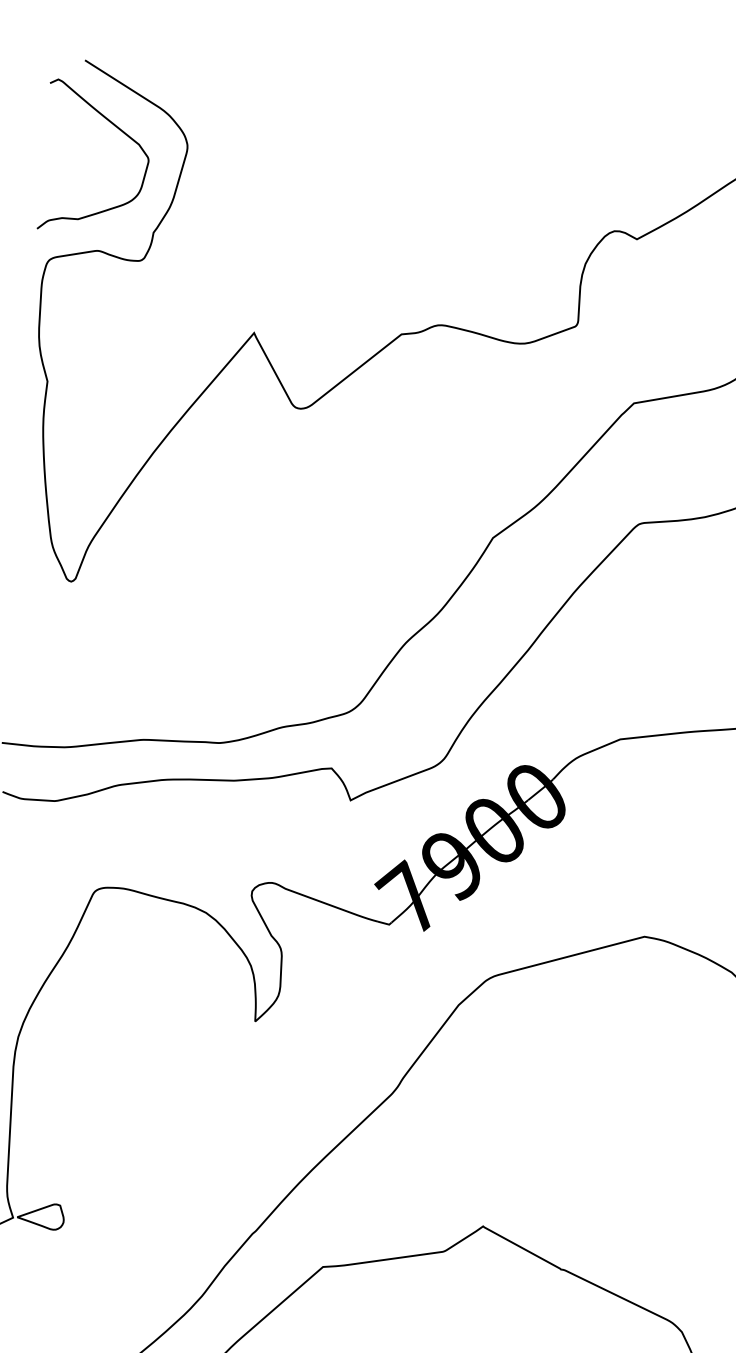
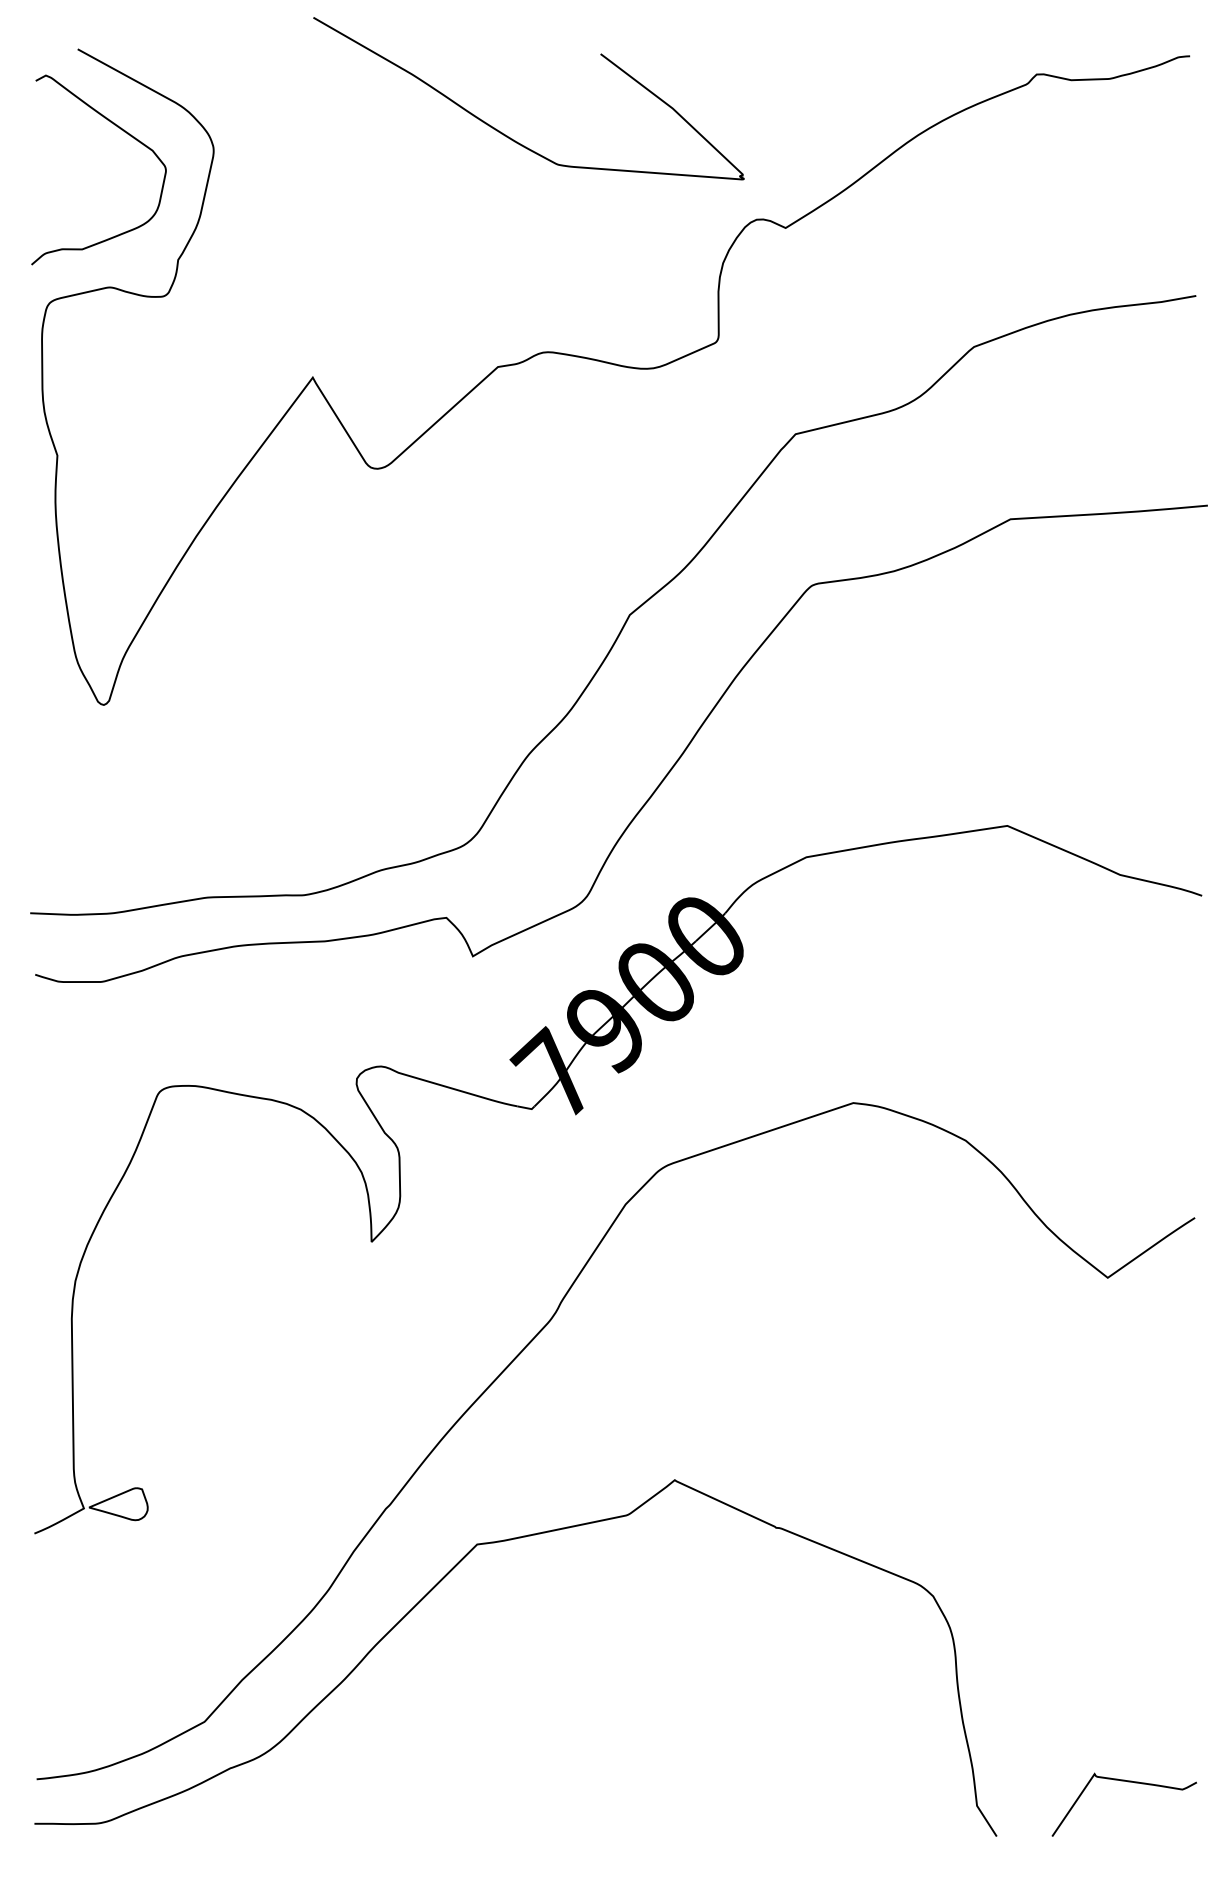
curve: (418, 149) -> (504, 133), added

